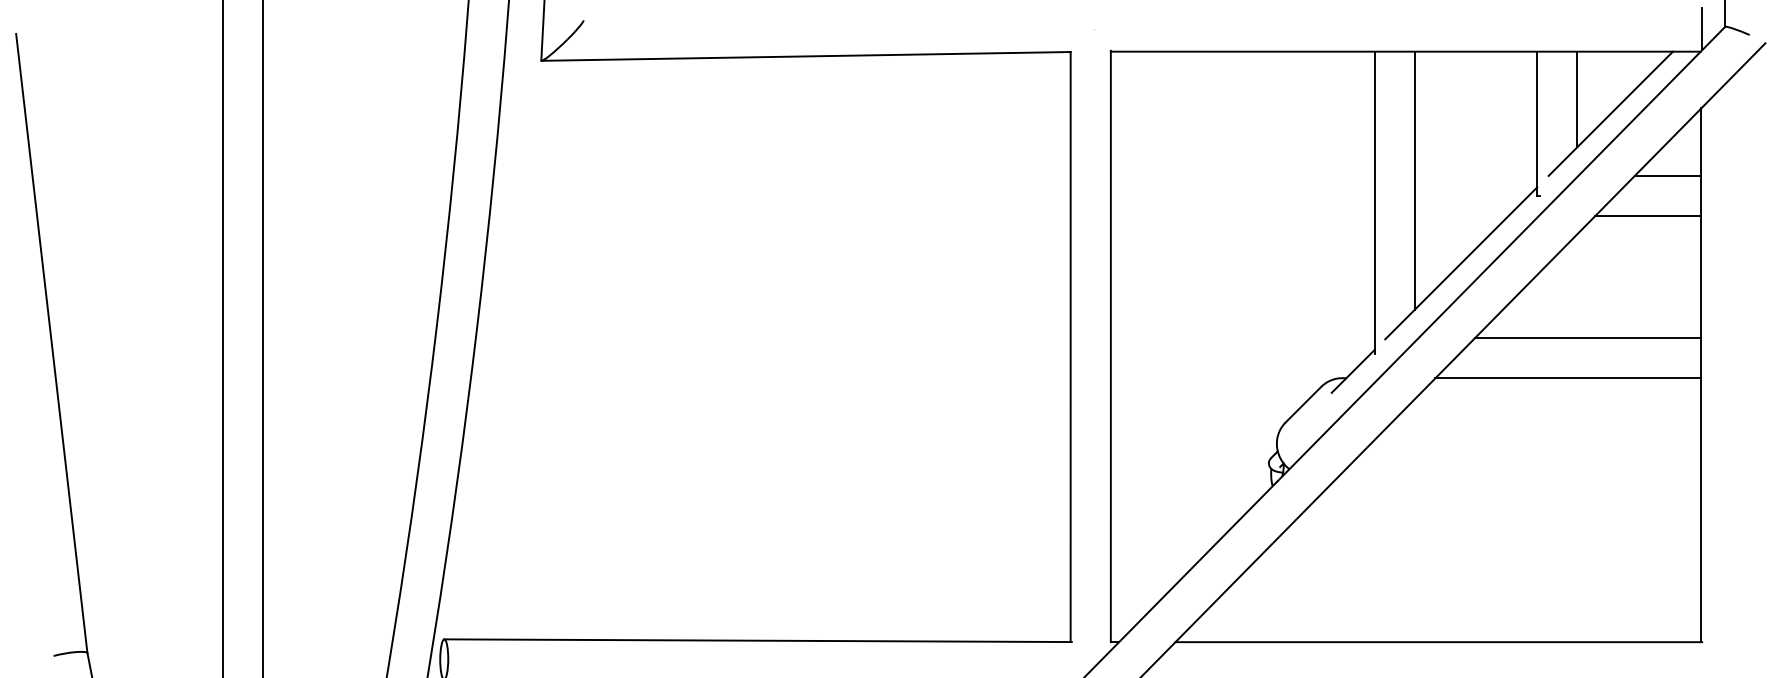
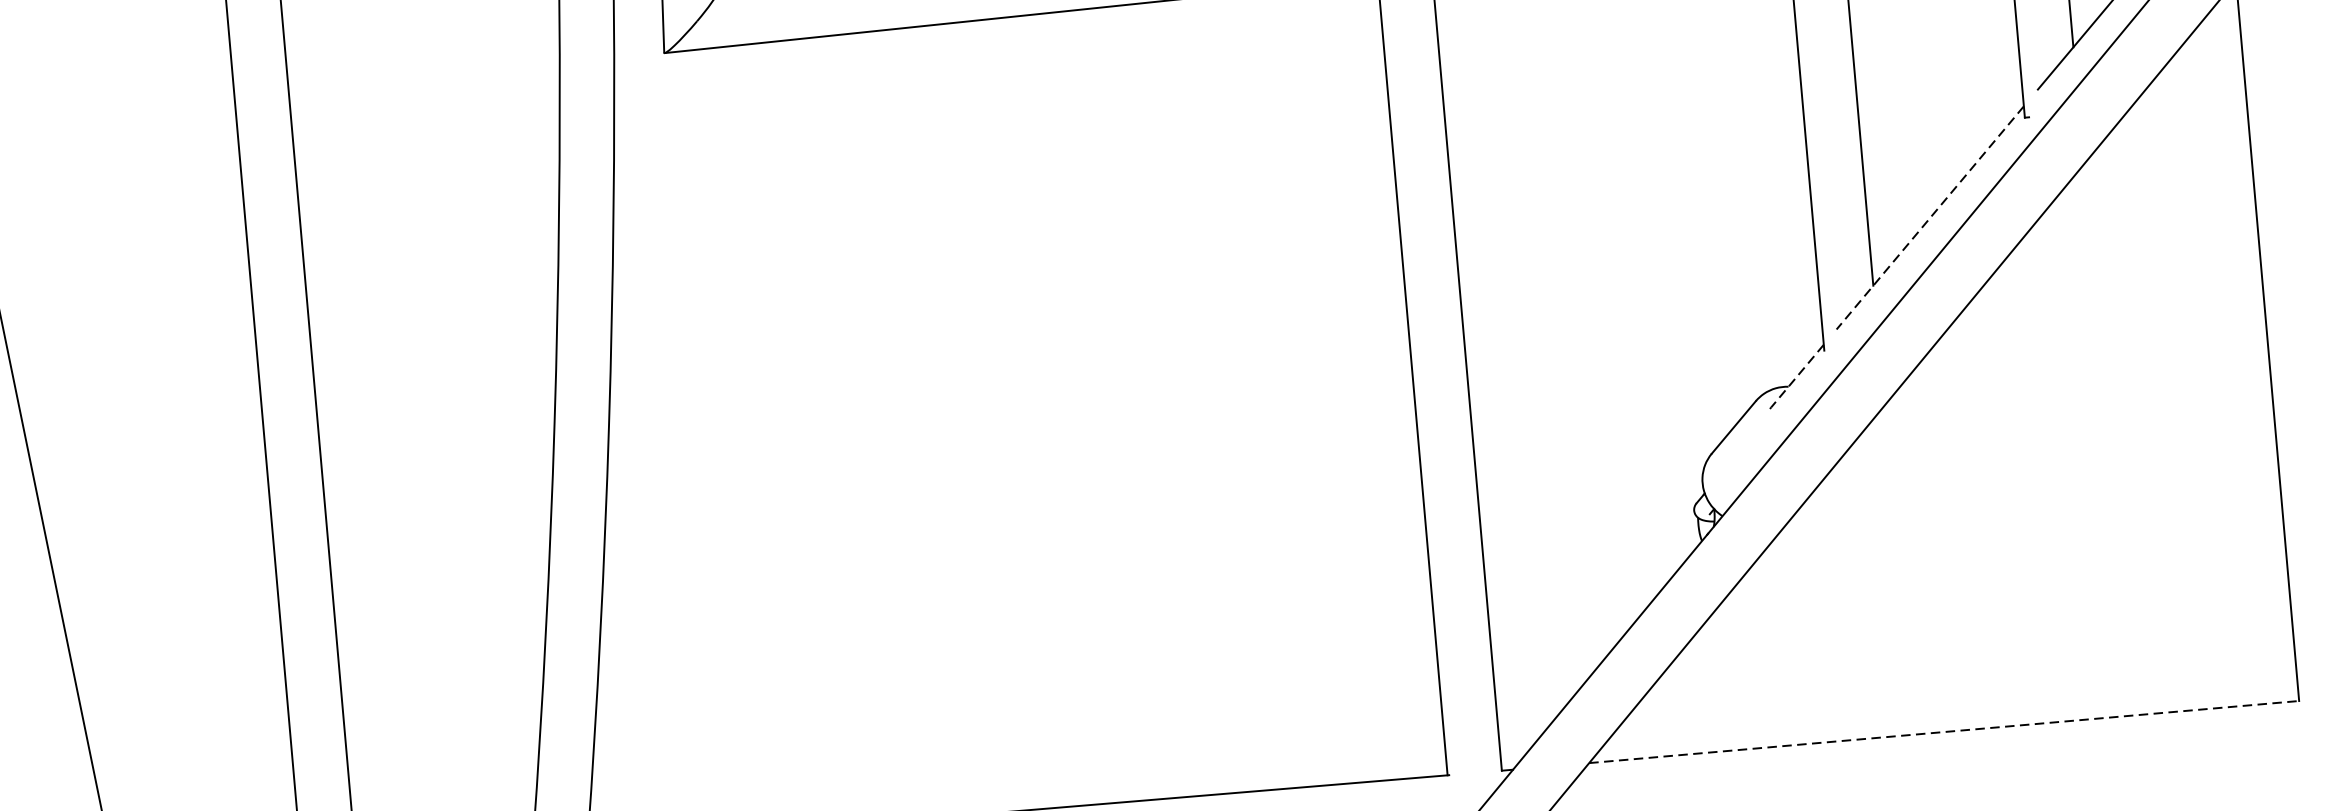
line: (1668, 175) -> (2199, 74), removed
line: (1648, 215) -> (2177, 131), removed
line: (1460, 263) -> (1929, 218), solid -> dashed
line: (1588, 338) -> (2110, 304), removed
line: (1353, 371) -> (1797, 376), solid -> dashed
line: (1568, 378) -> (2088, 360), removed
line: (1439, 642) -> (1945, 732), solid -> dashed

